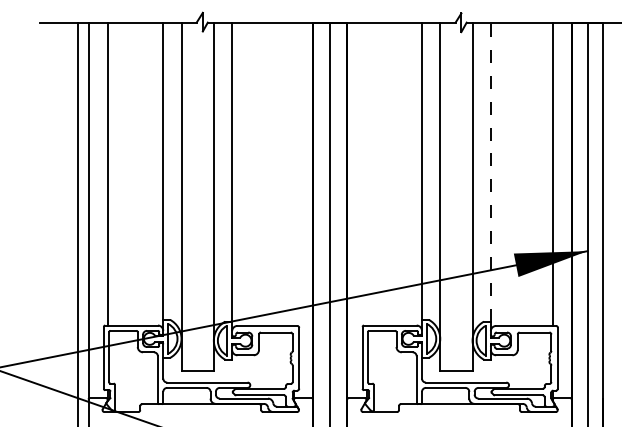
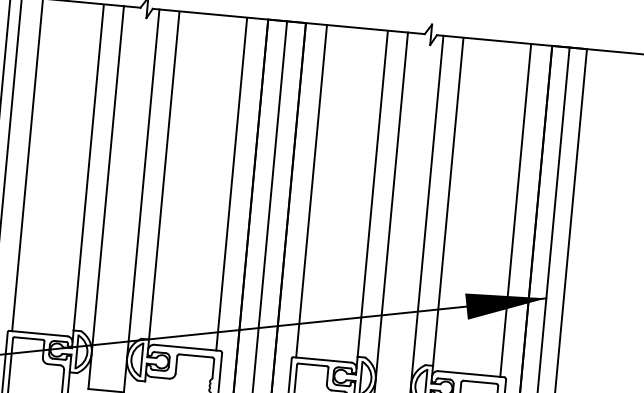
line: (490, 171) -> (447, 201), dashed -> solid
line: (293, 174) -> (231, 184), added
line: (366, 174) -> (311, 191), added

